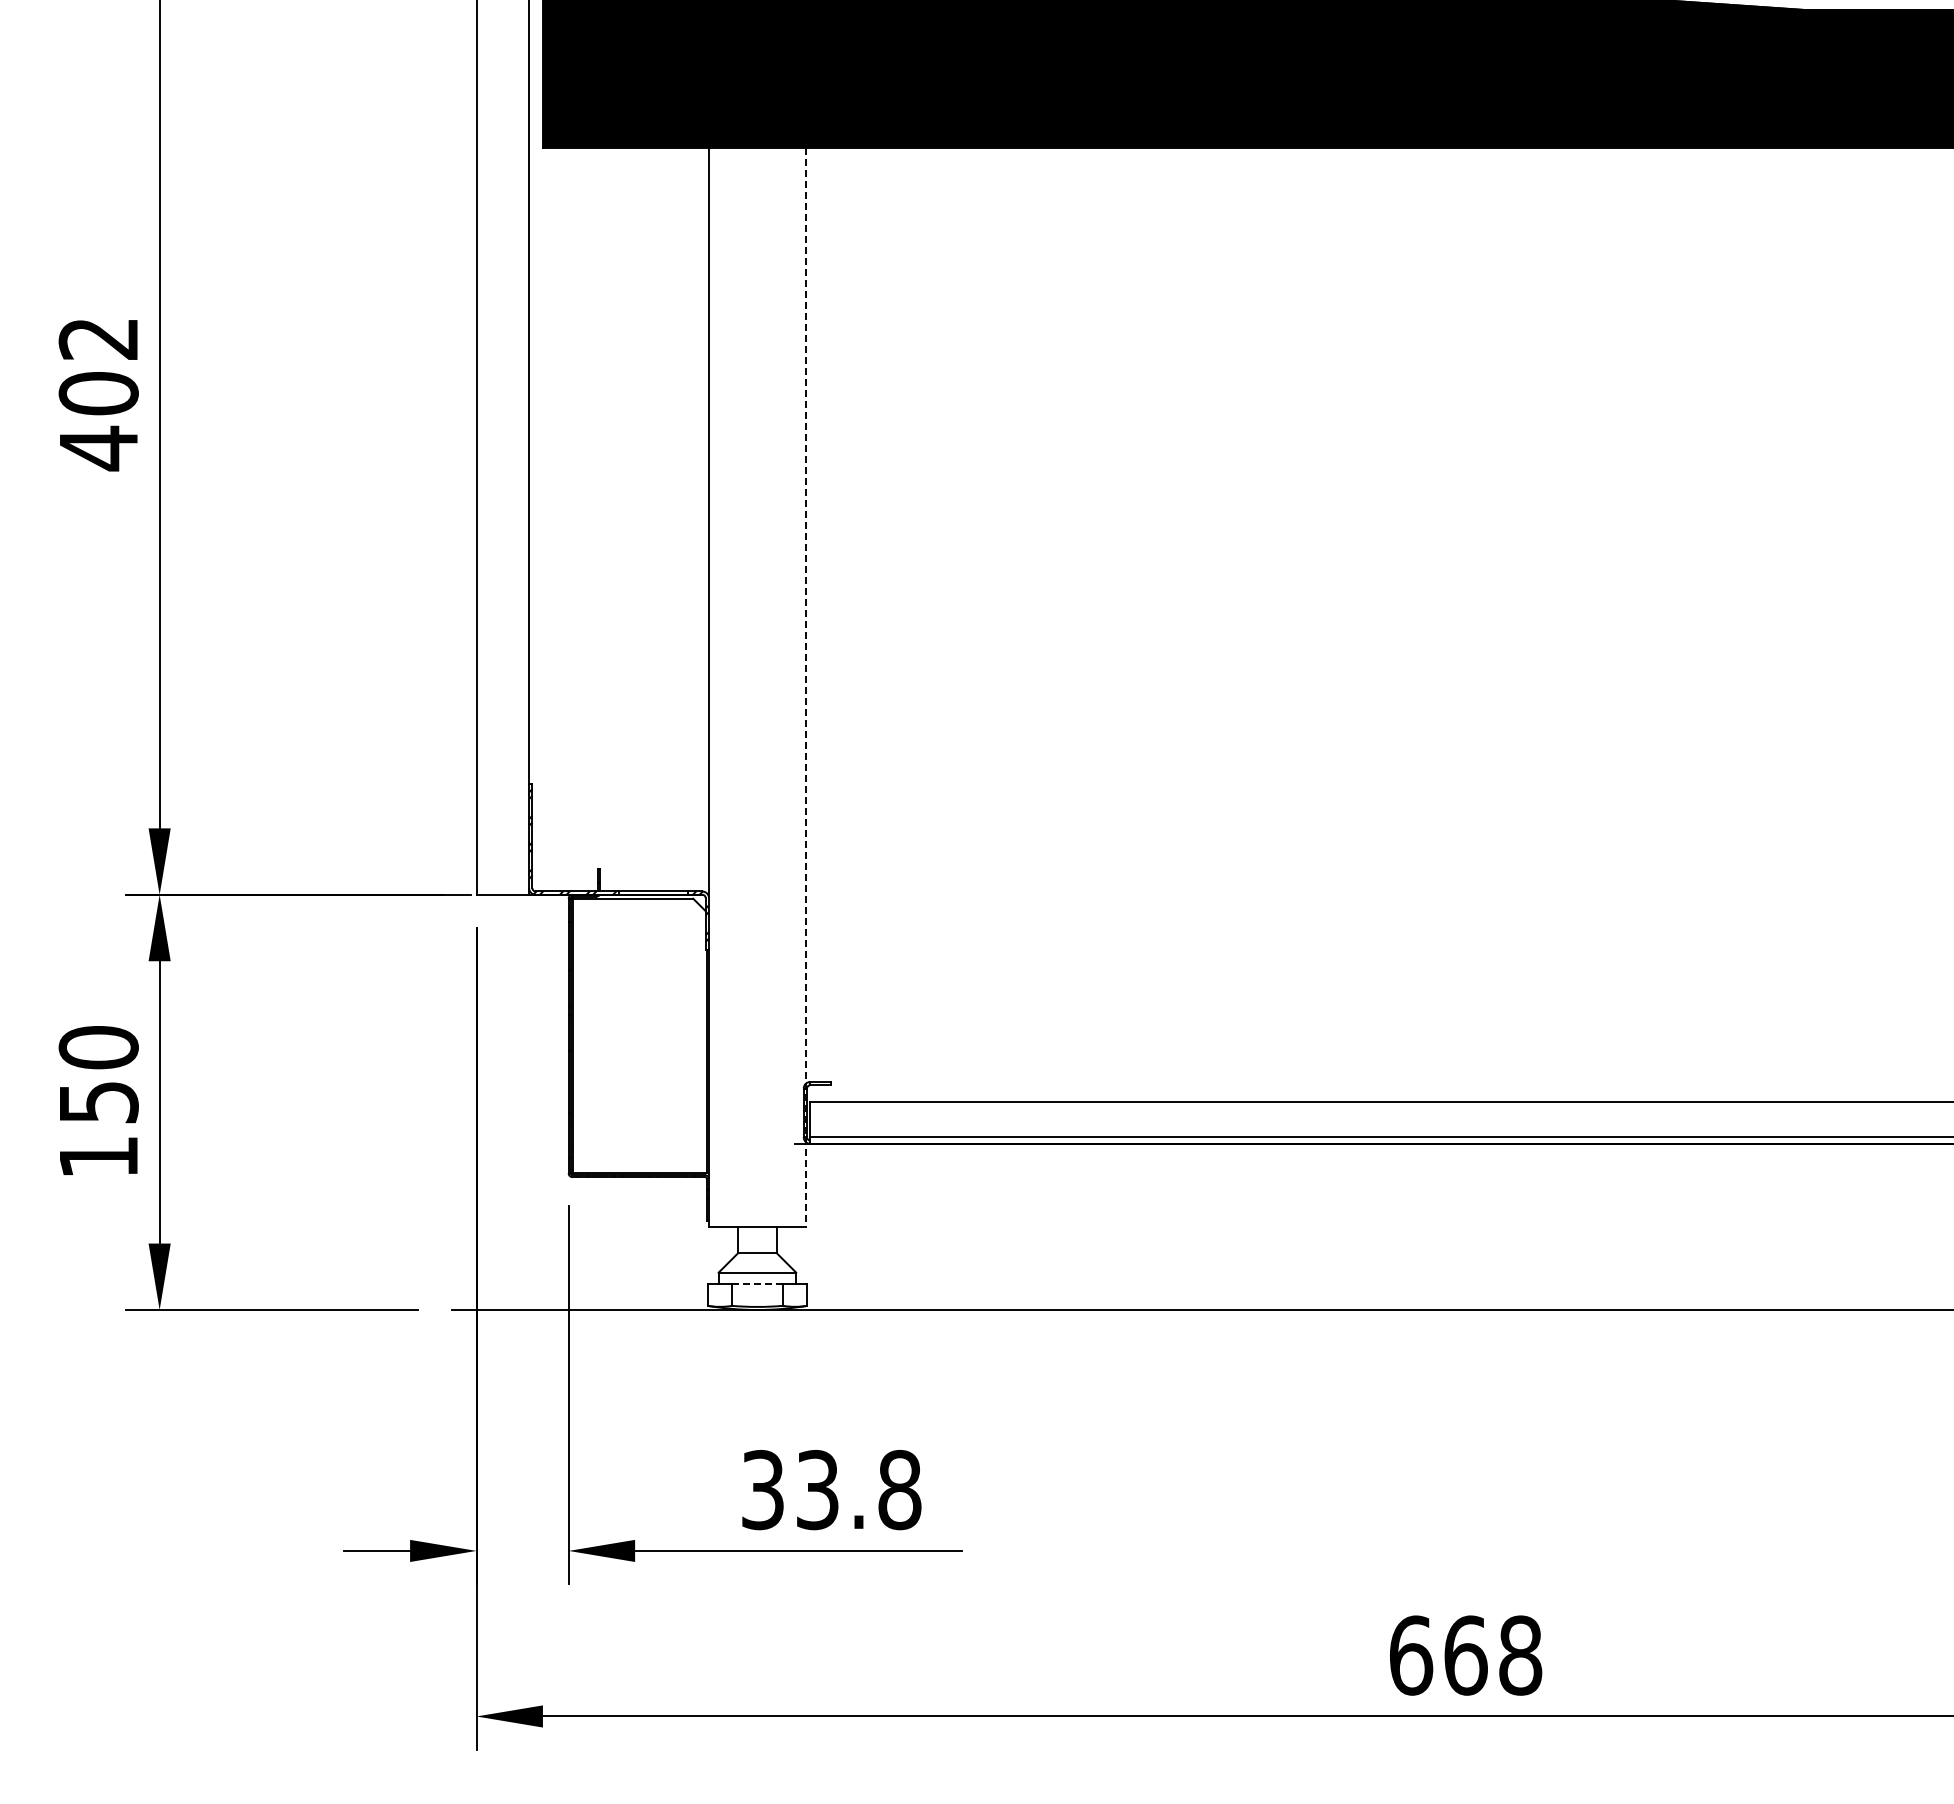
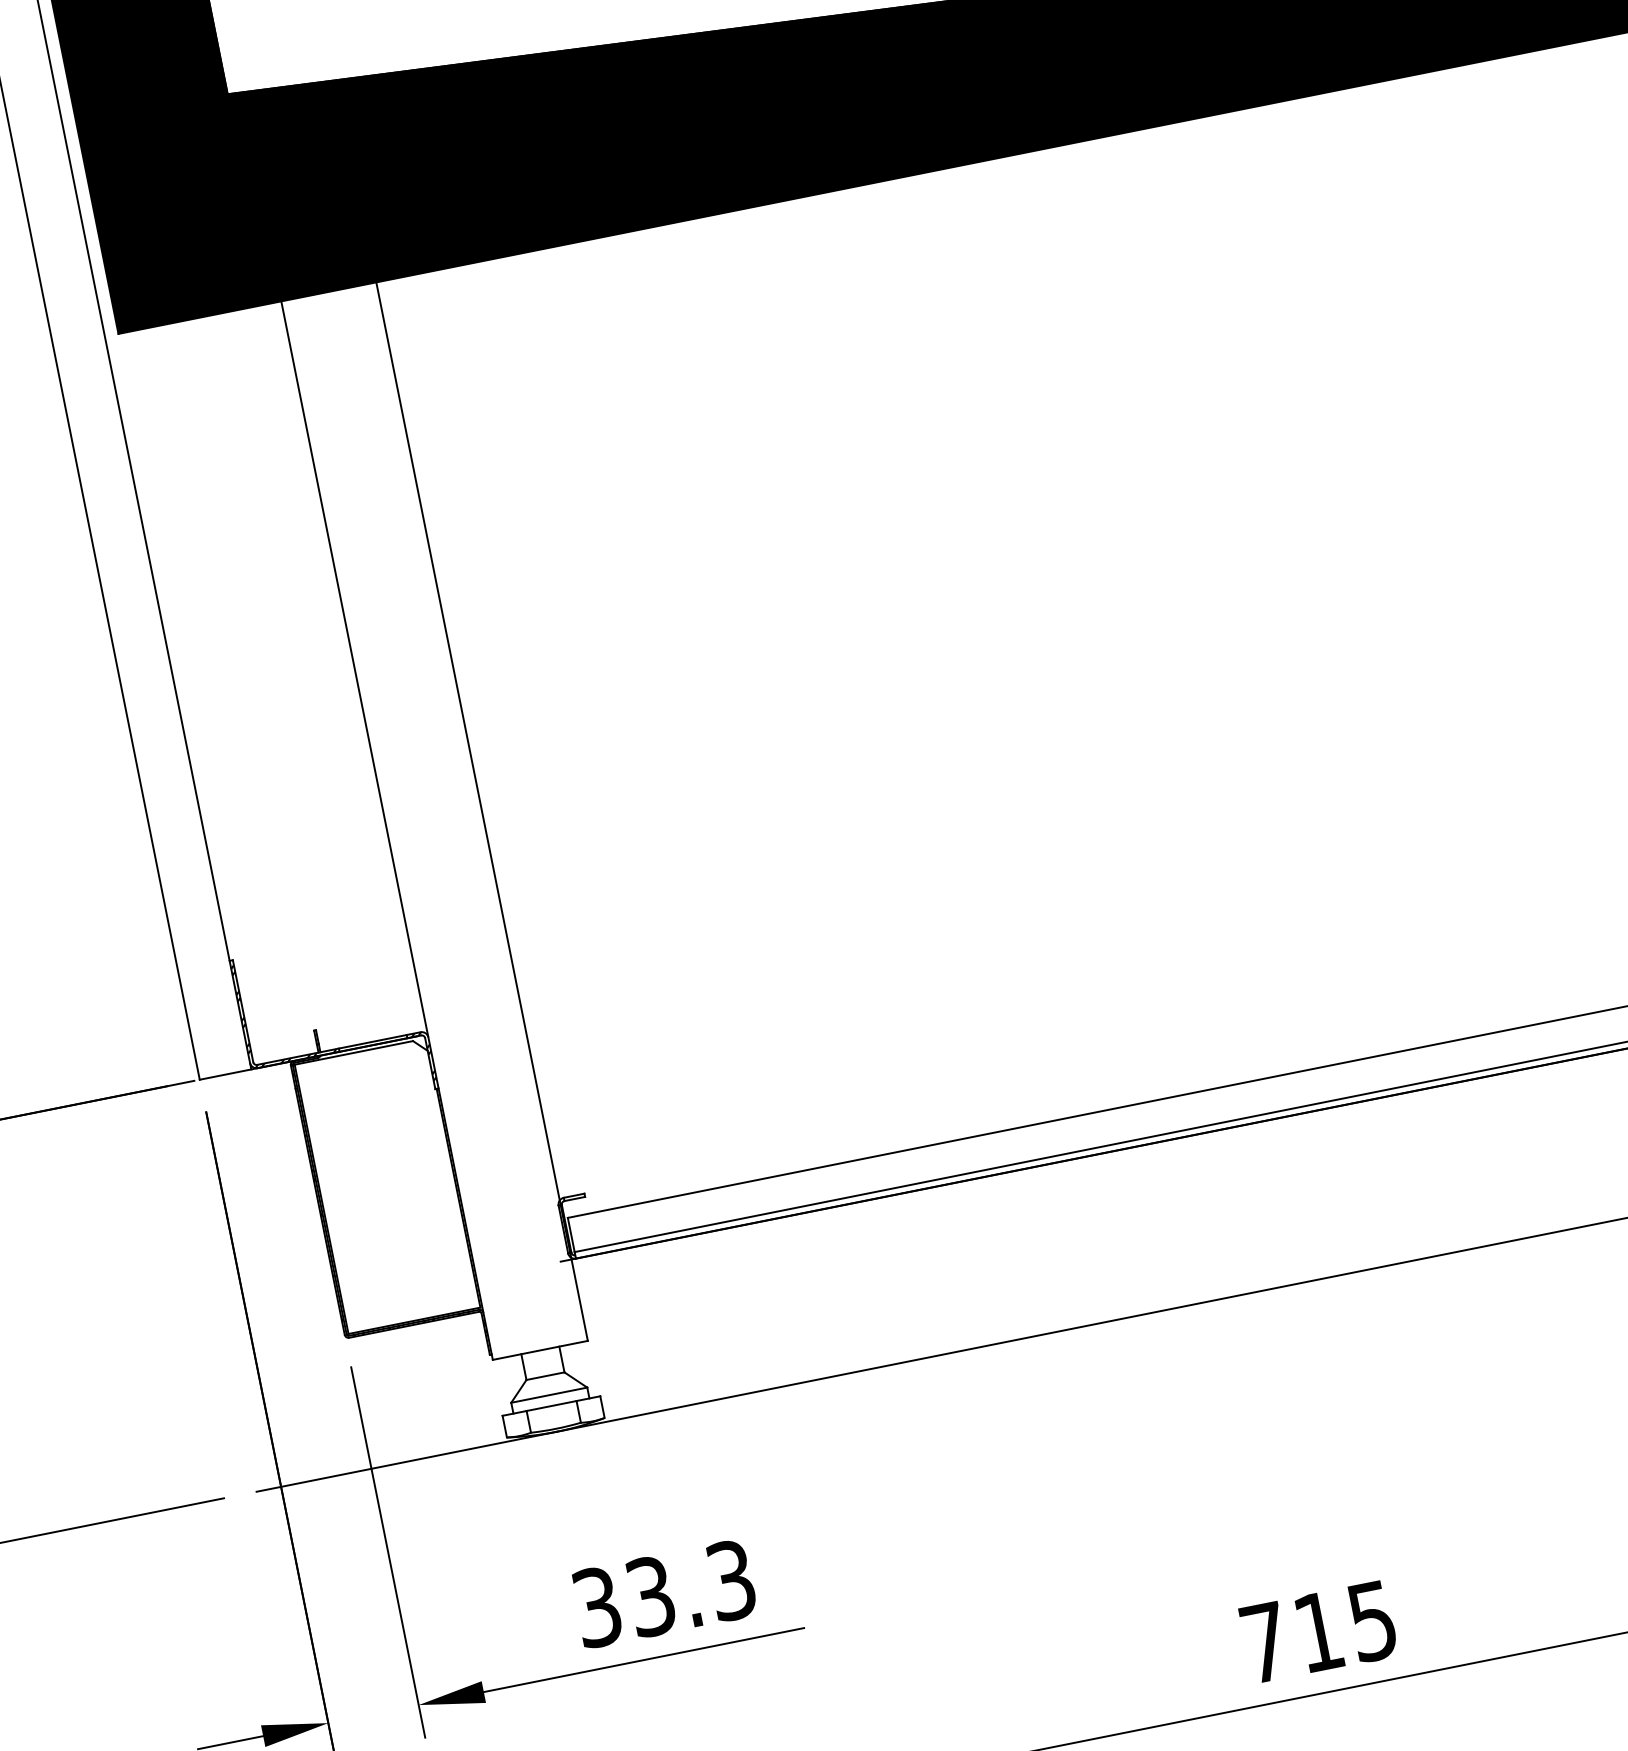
line: (805, 687) -> (481, 811), dashed -> solid
line: (757, 1283) -> (551, 1405), dashed -> solid
text: (899, 1490) -> (731, 1581), 33.8 -> 33.3
text: (1466, 1655) -> (1319, 1631), 668 -> 715

